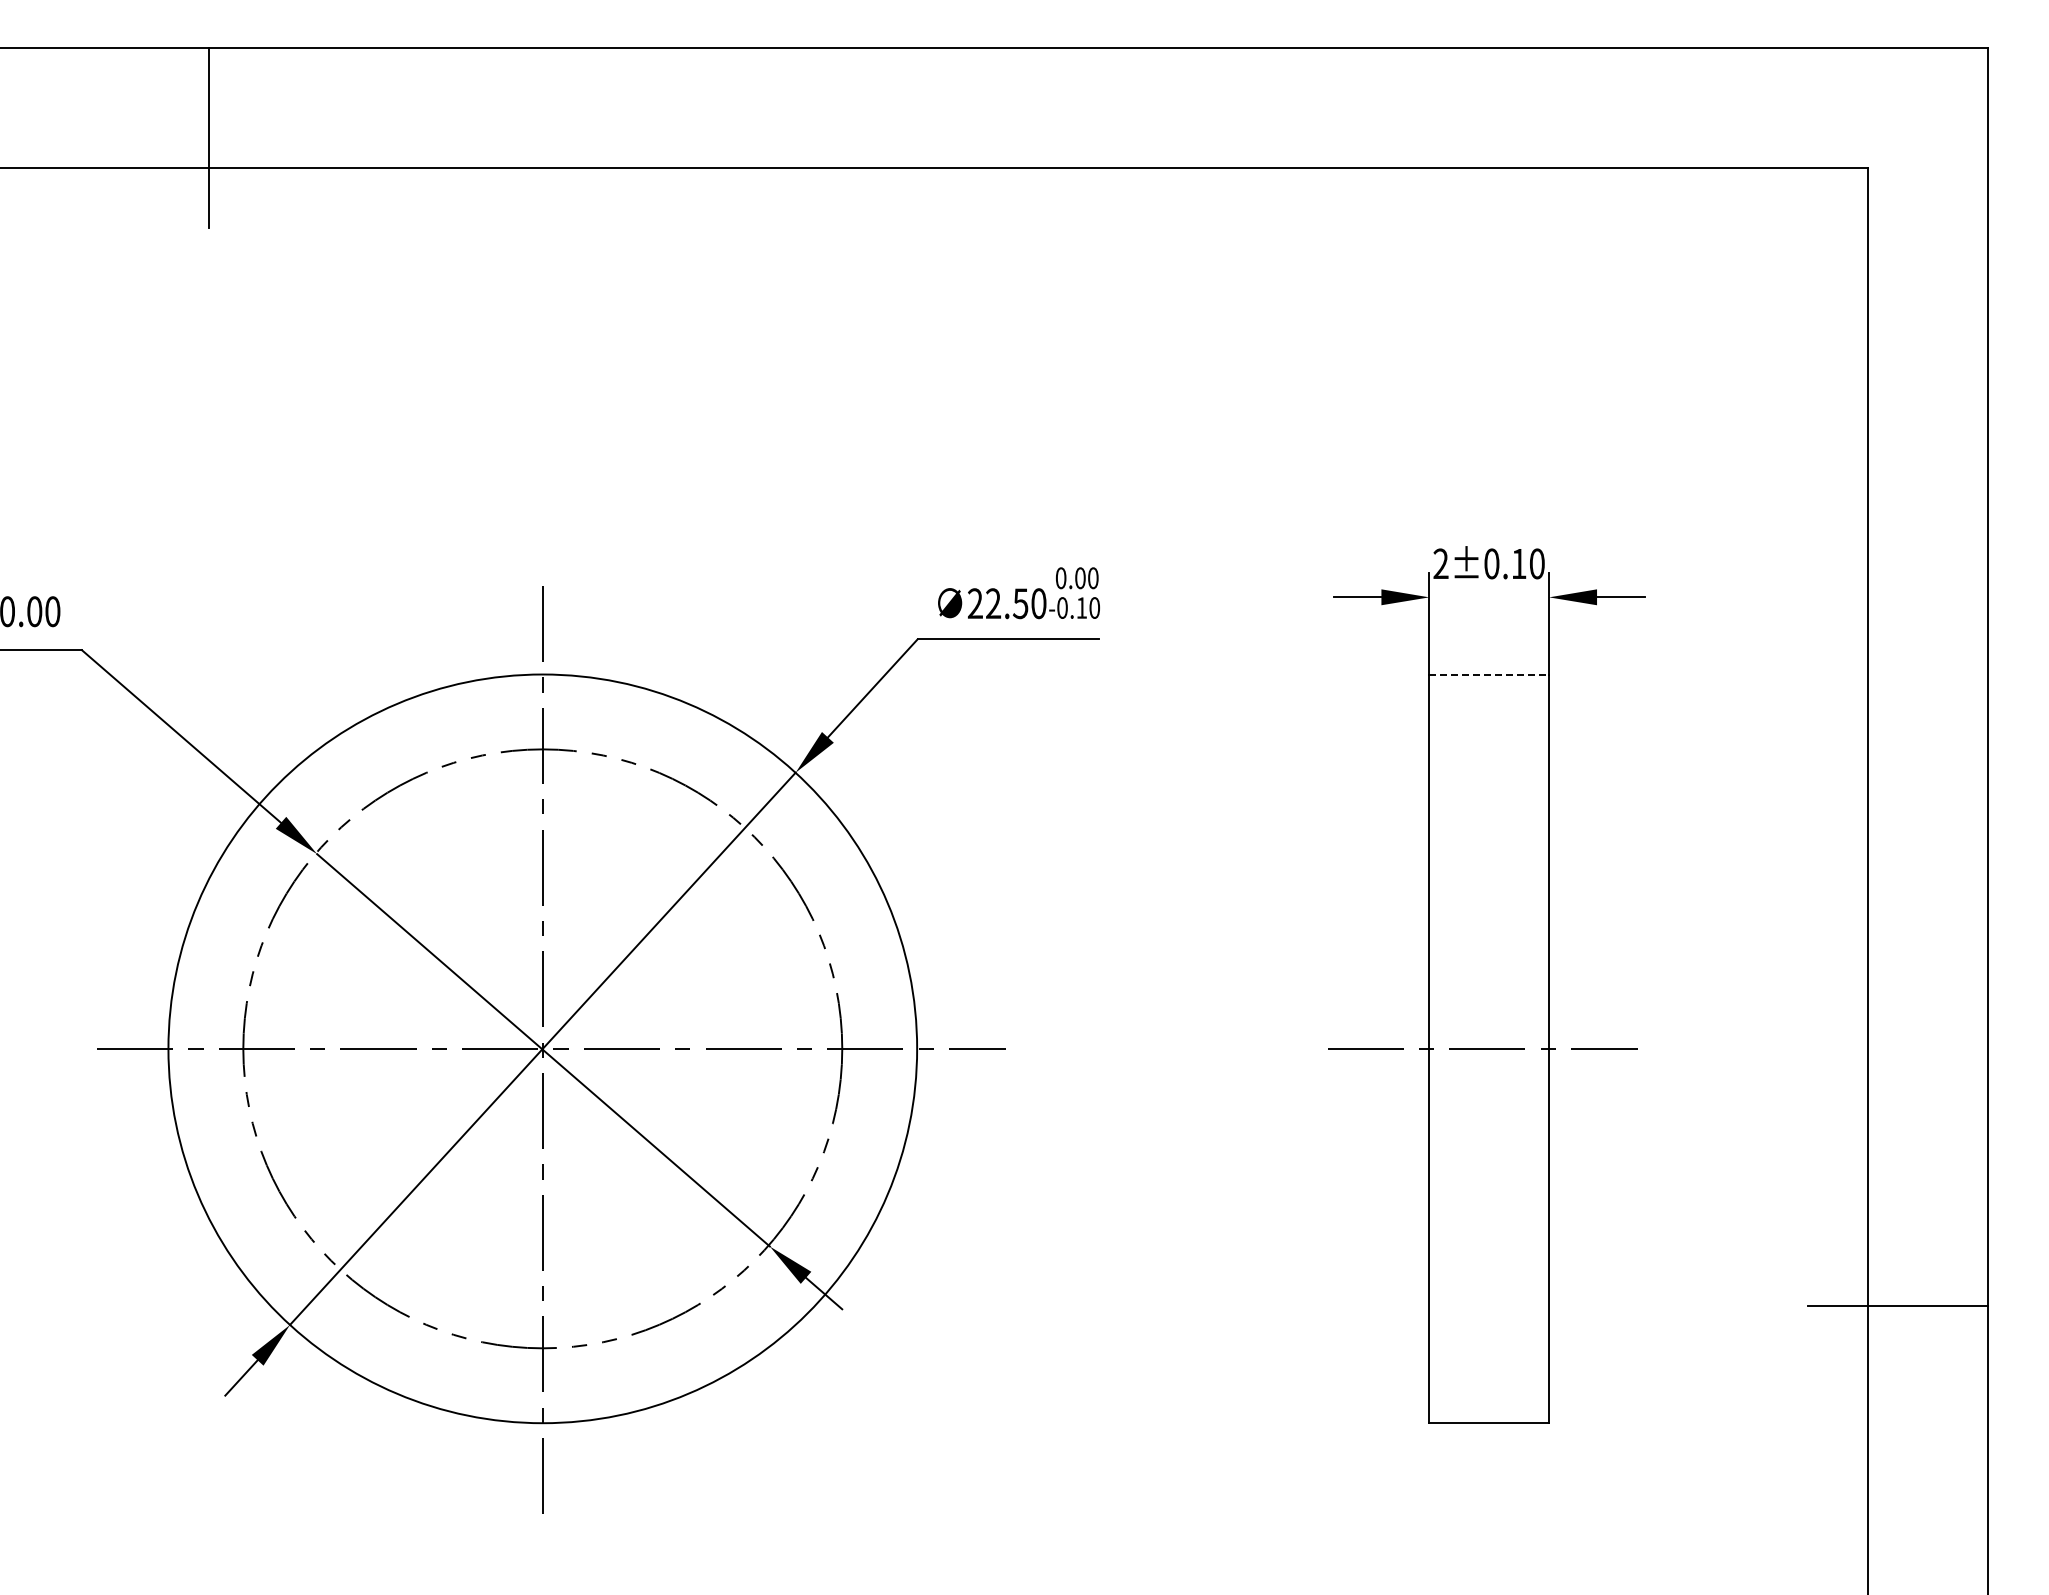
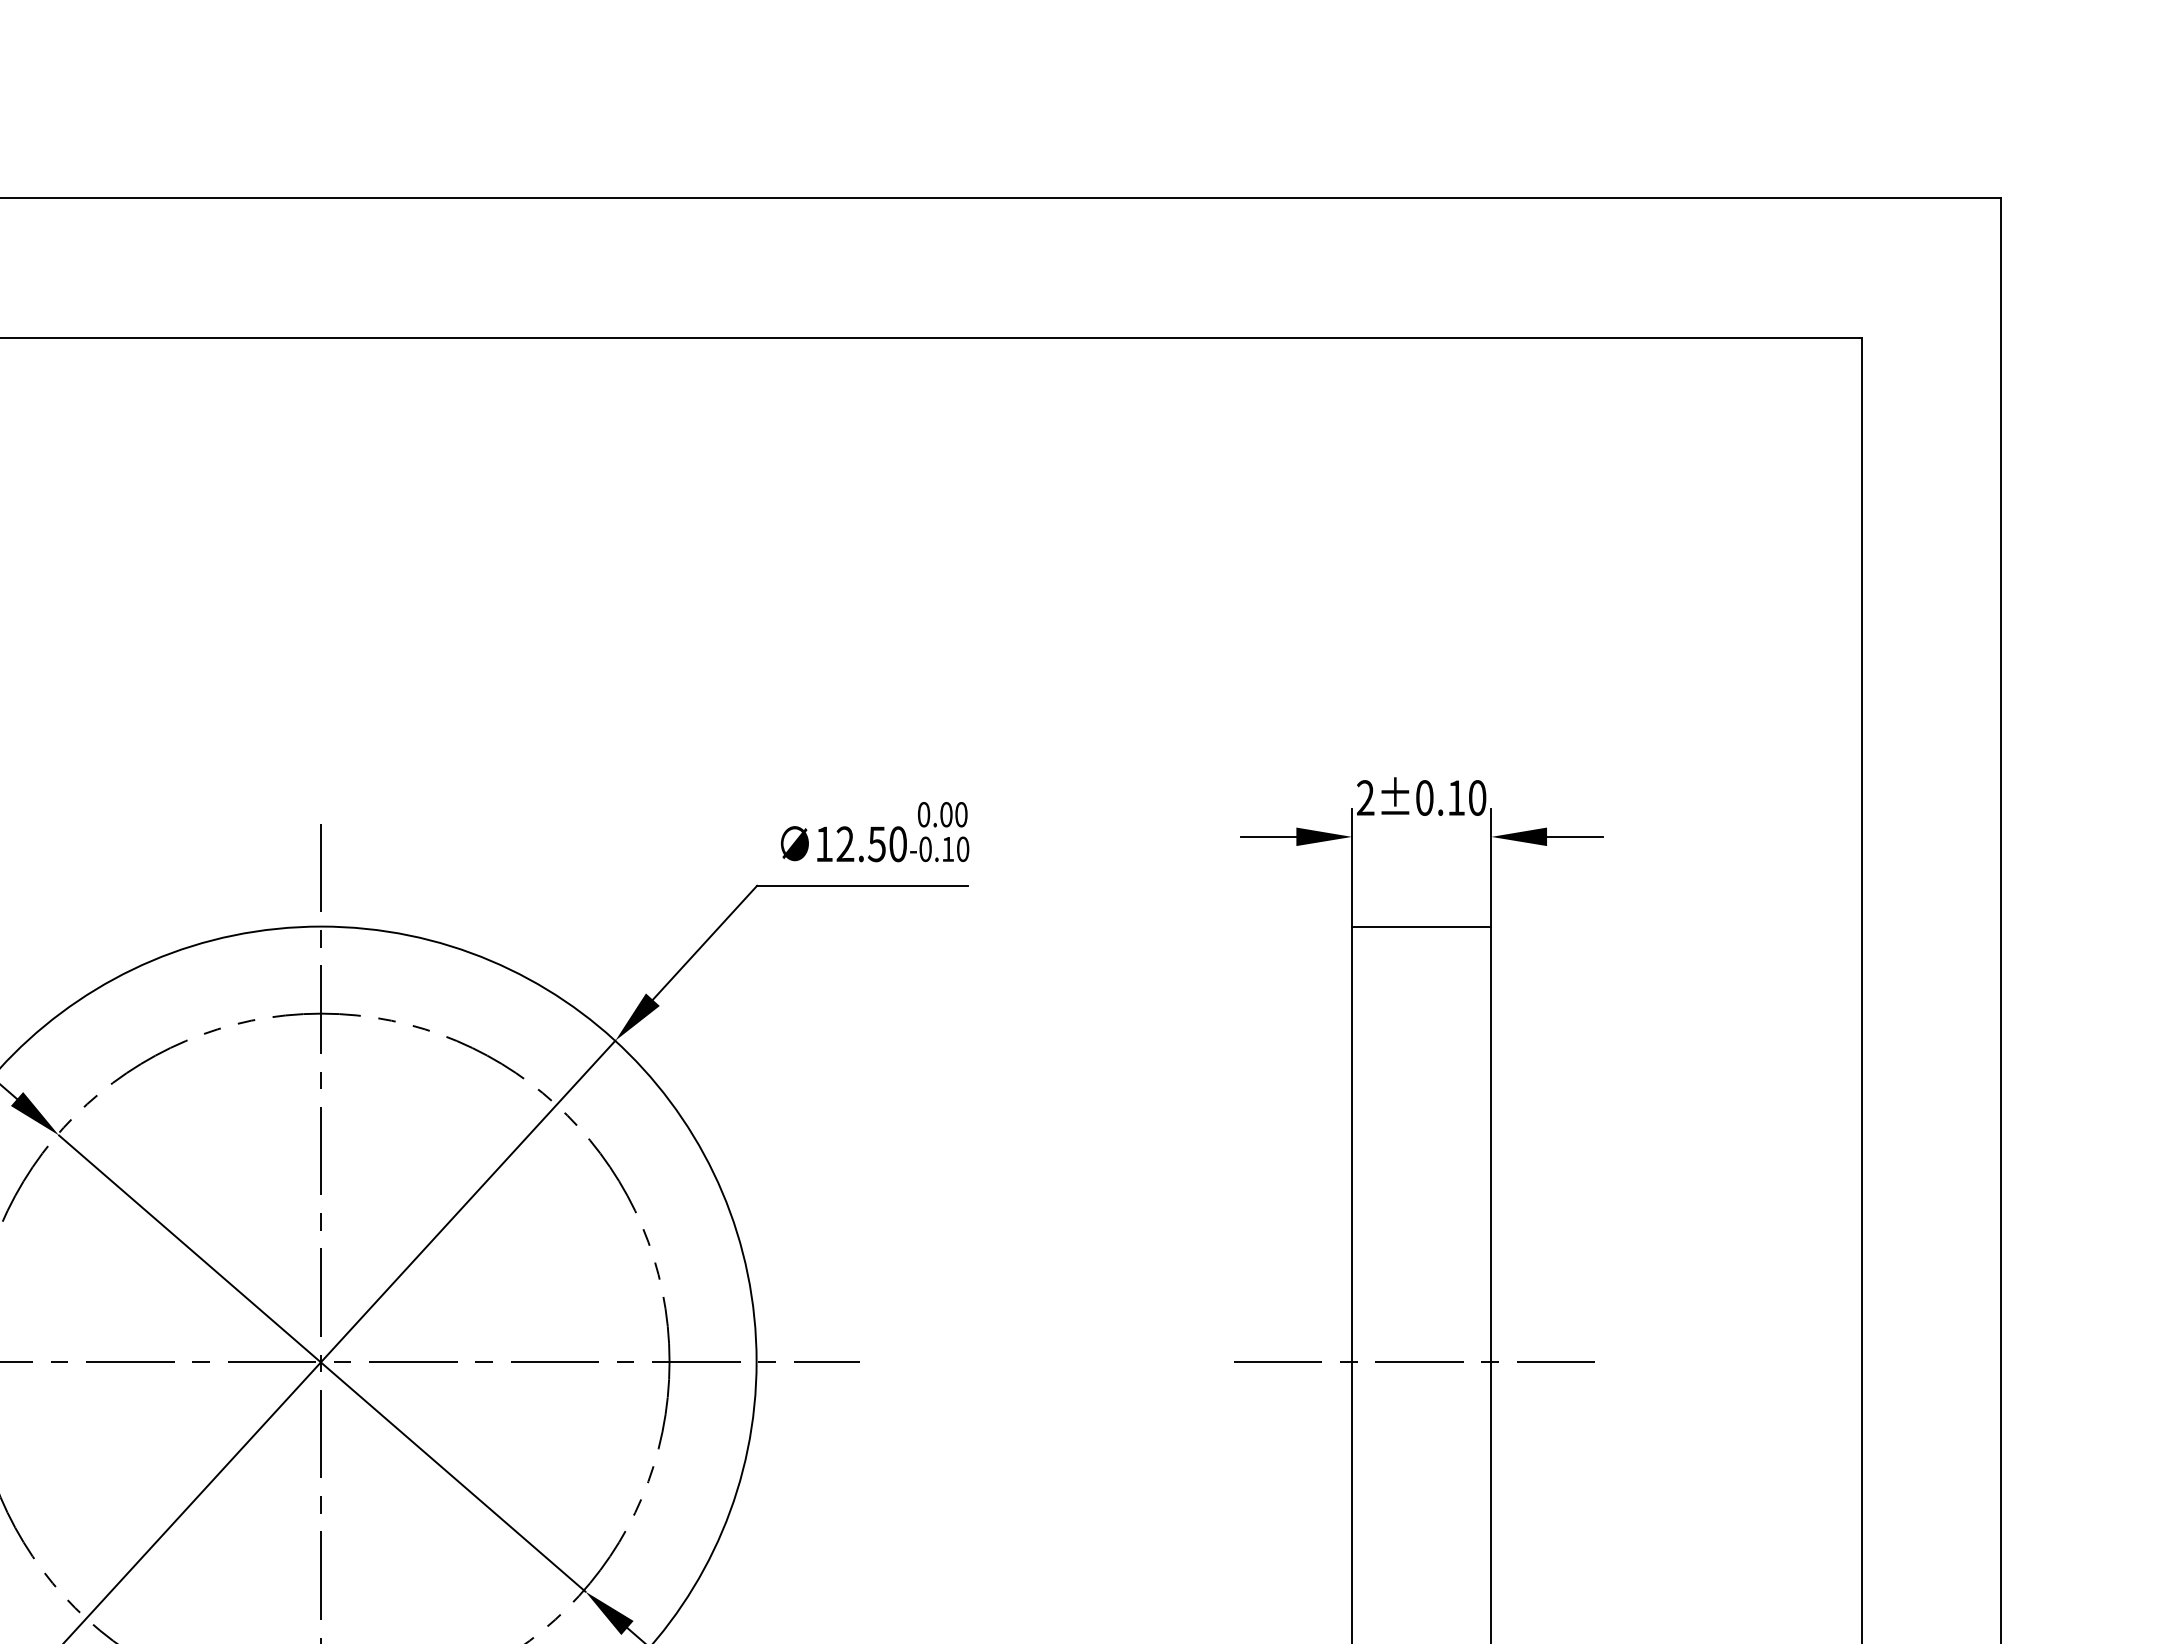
text: (974, 603) -> (823, 844), 22.50 -> 12.50
line: (1489, 674) -> (1422, 926), dashed -> solid

